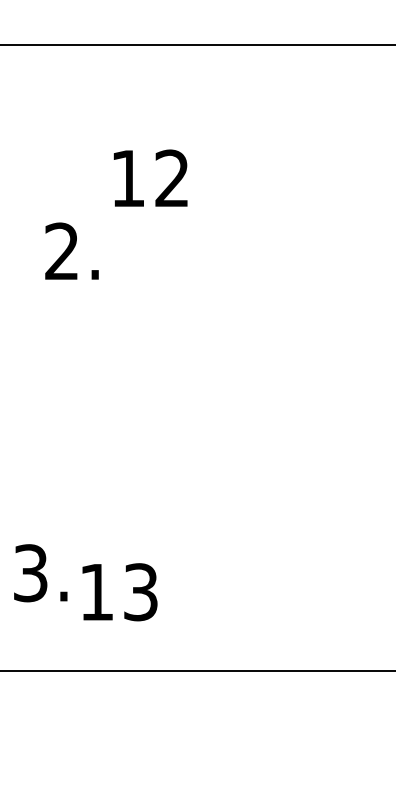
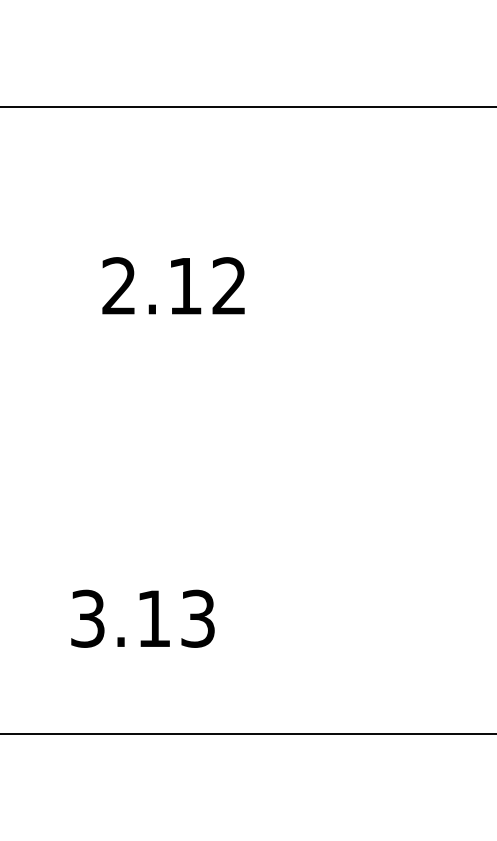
text: (150, 177) -> (207, 285), moved
text: (71, 250) -> (128, 285), moved
text: (40, 572) -> (97, 618), moved
text: (119, 591) -> (176, 618), moved

